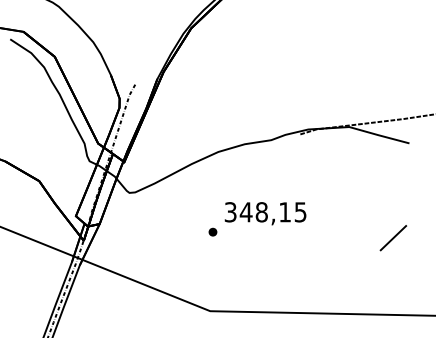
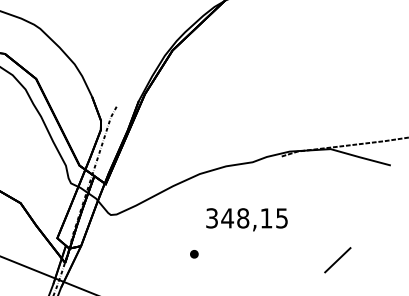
text: (265, 213) -> (246, 219), moved
line: (393, 238) -> (337, 260), moved

